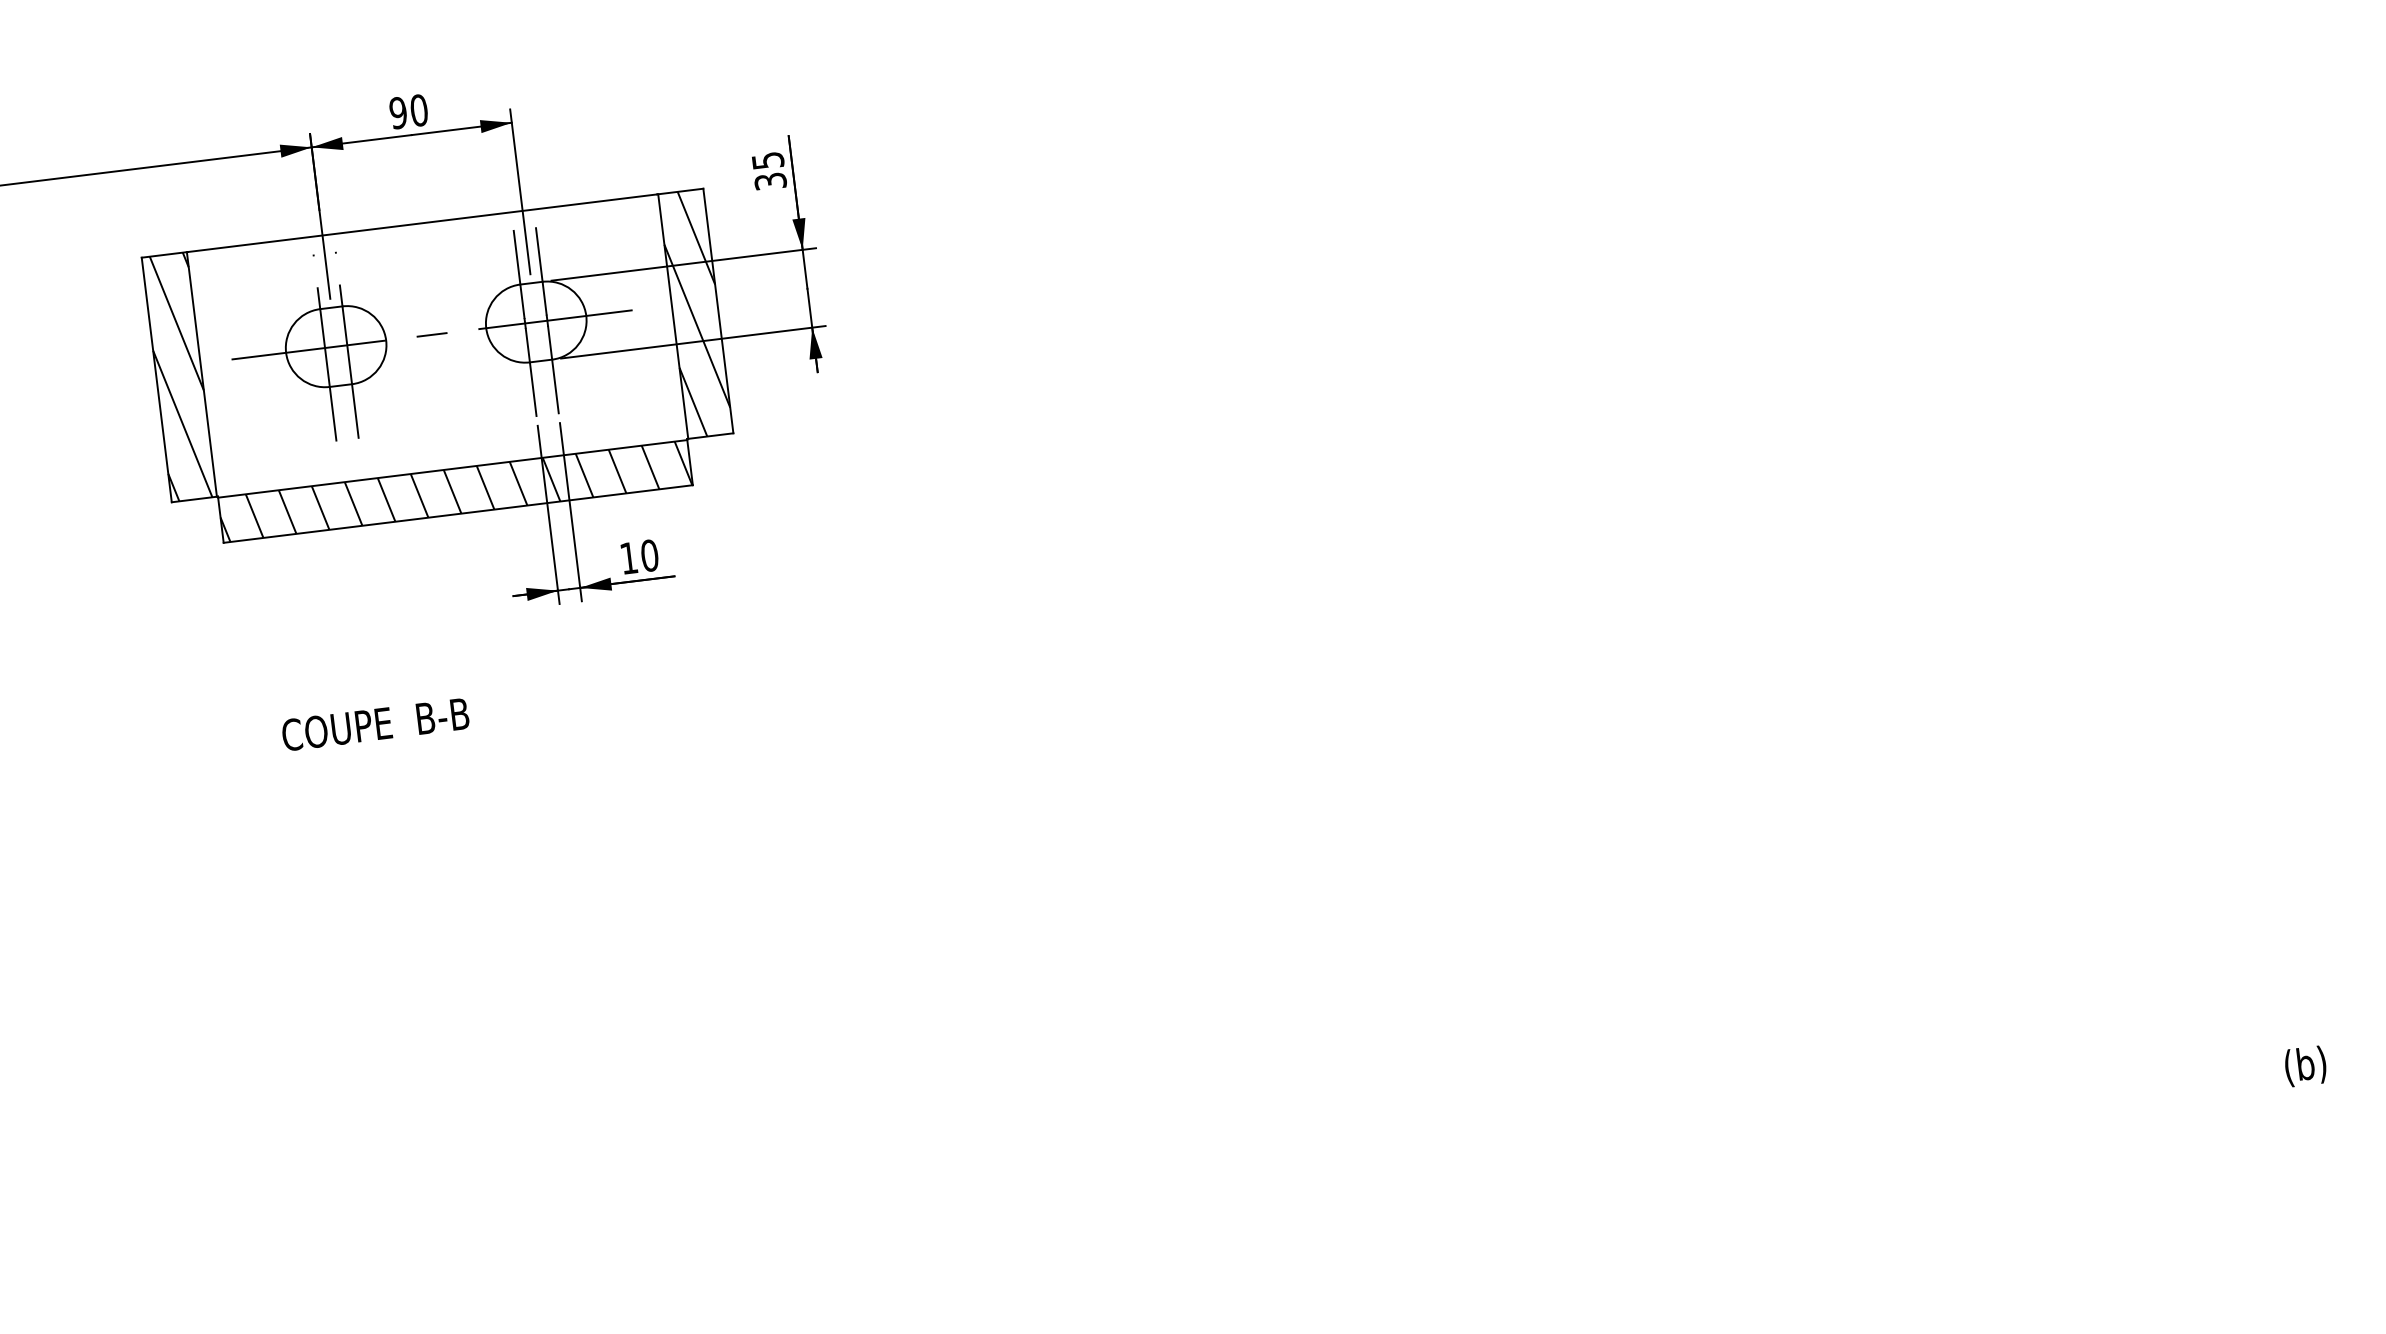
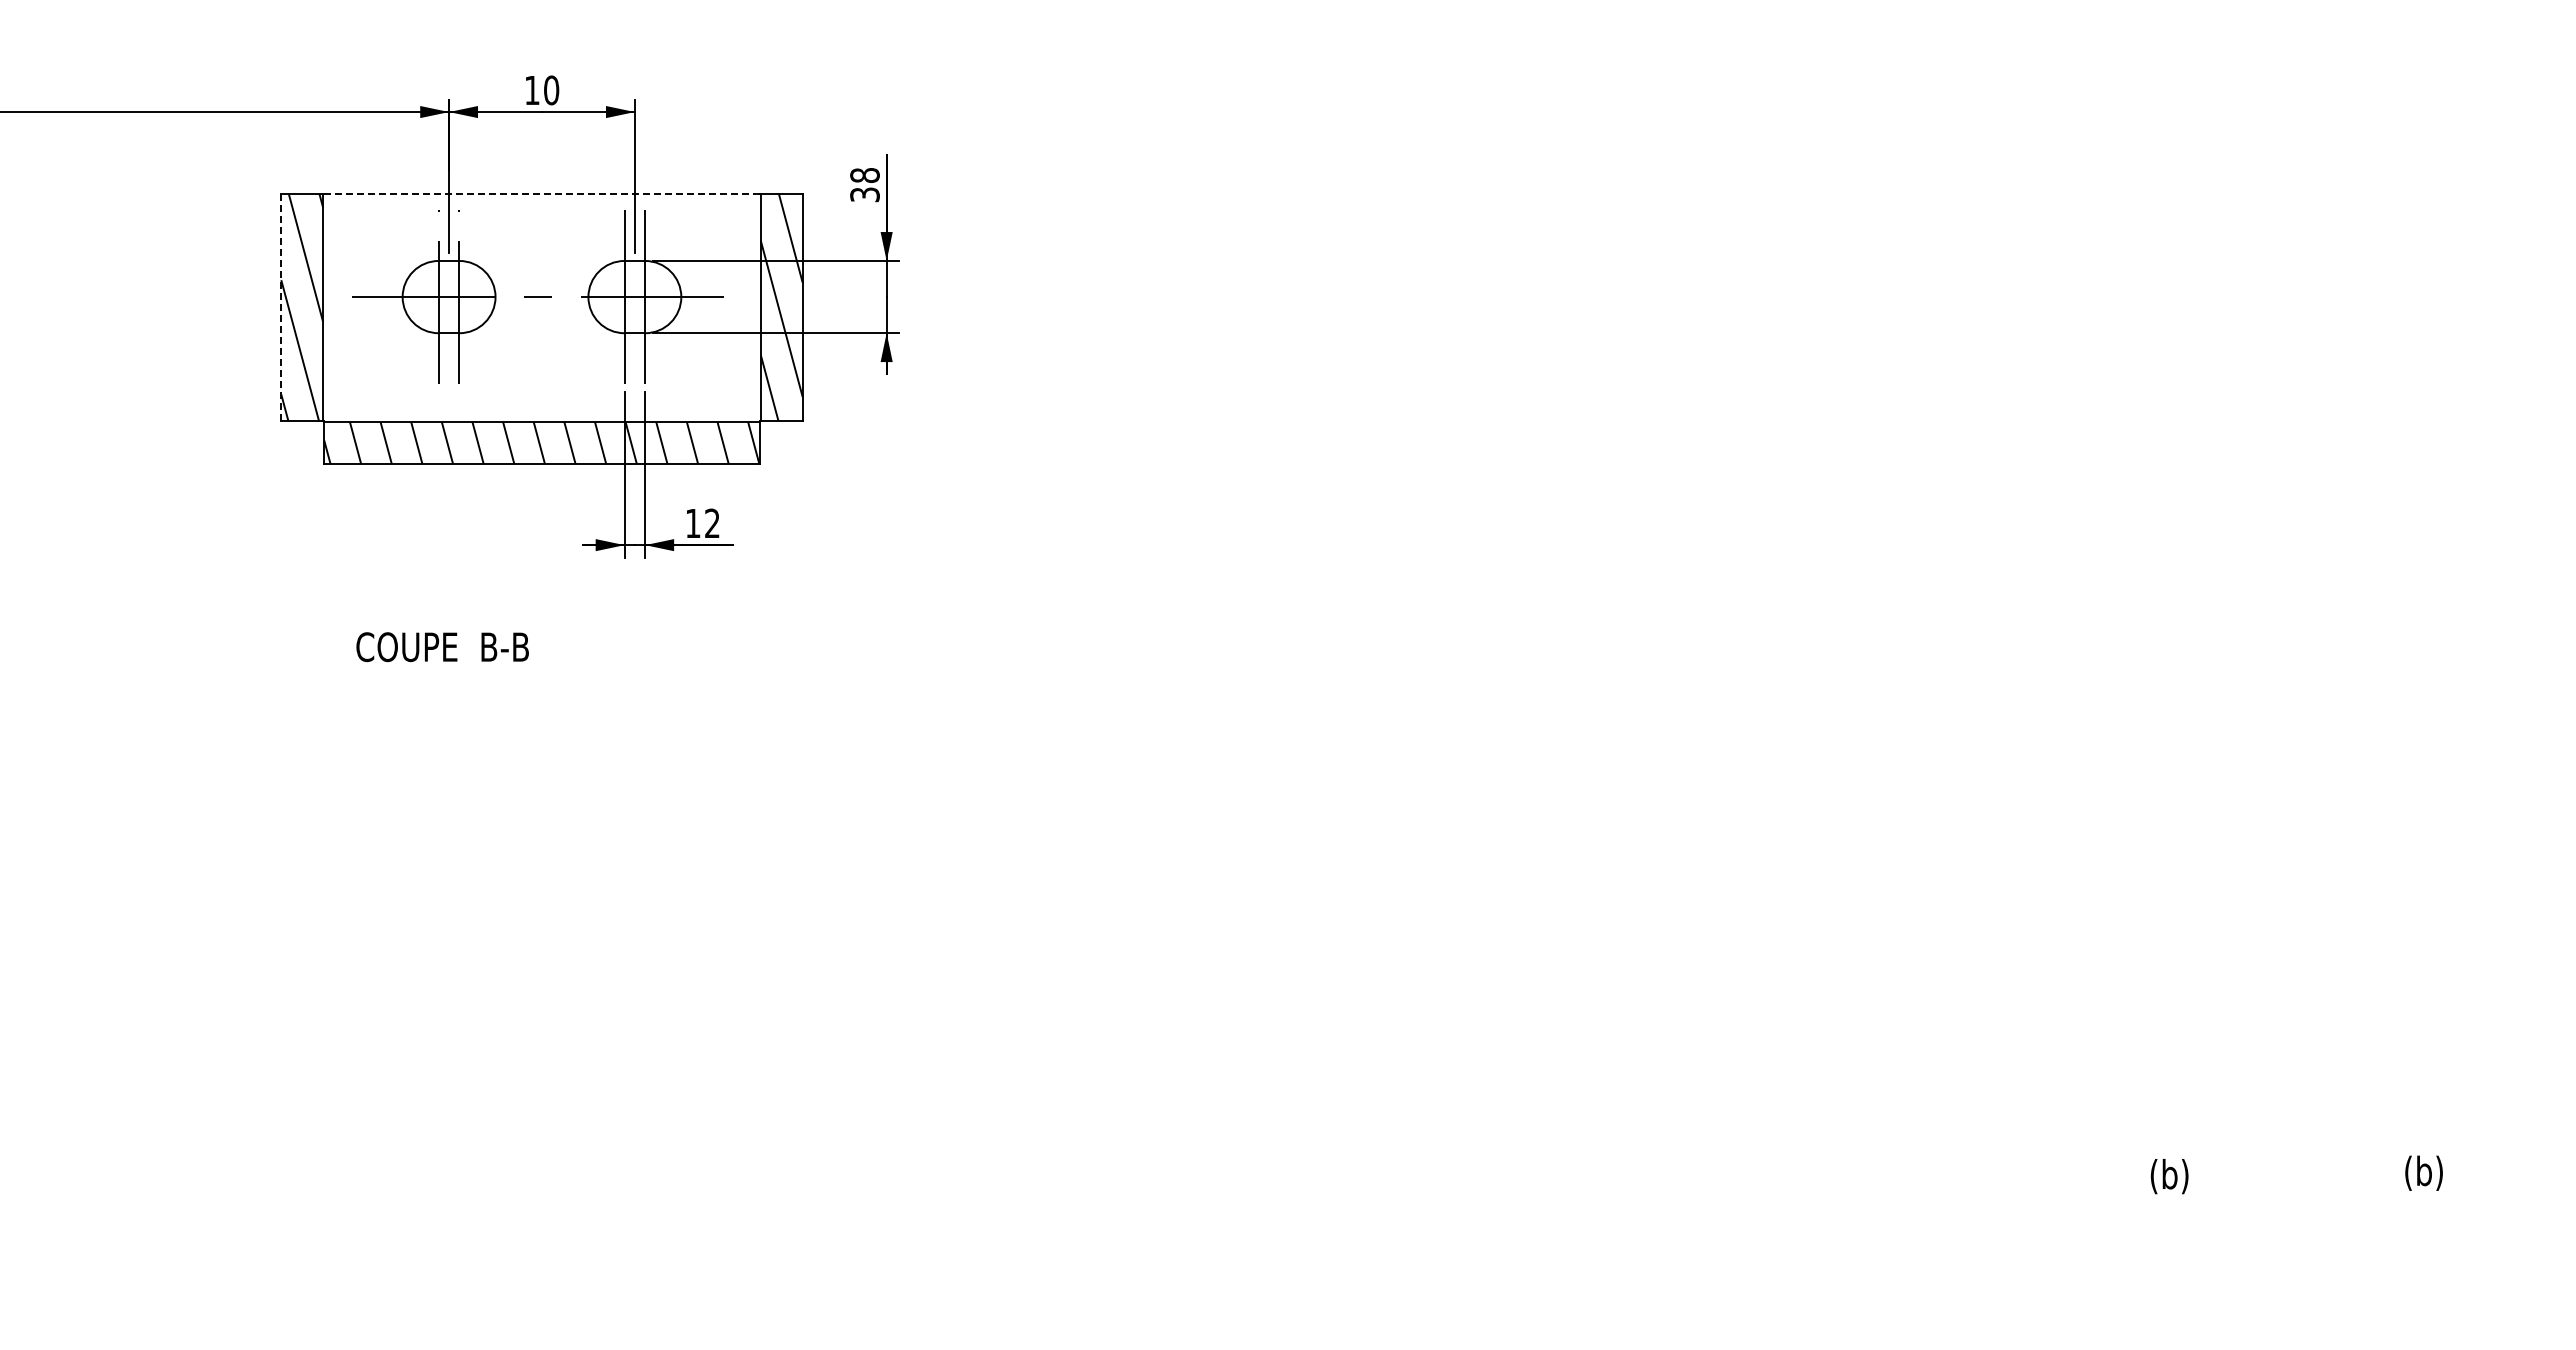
text: (397, 113) -> (531, 90), 90 -> 10
text: (767, 160) -> (864, 175), 35 -> 38
line: (421, 222) -> (541, 193), solid -> dashed
line: (157, 380) -> (281, 307), solid -> dashed
text: (649, 555) -> (712, 523), 10 -> 12

